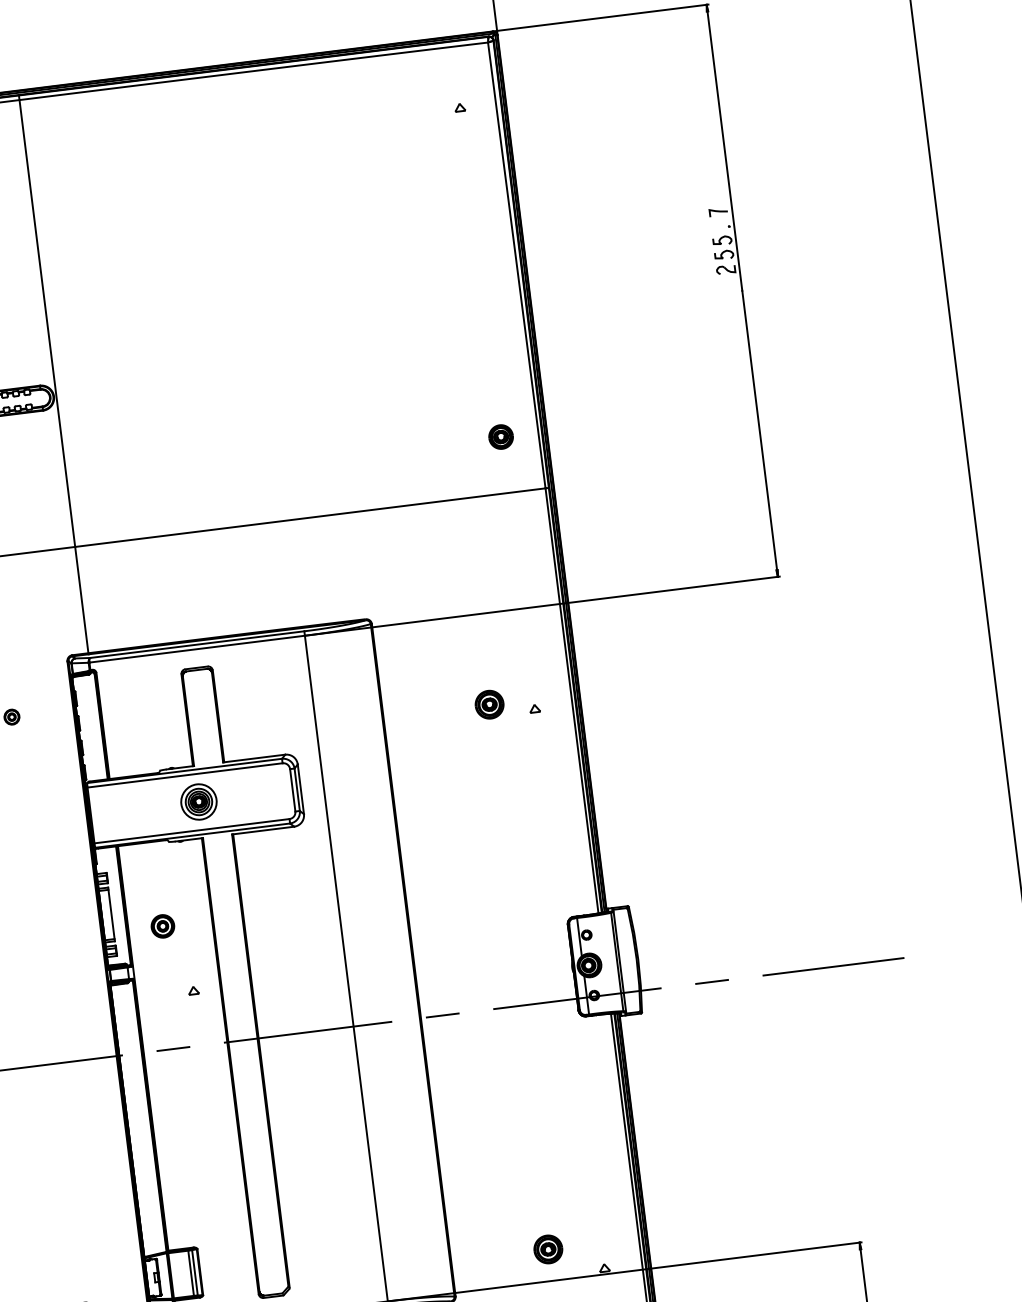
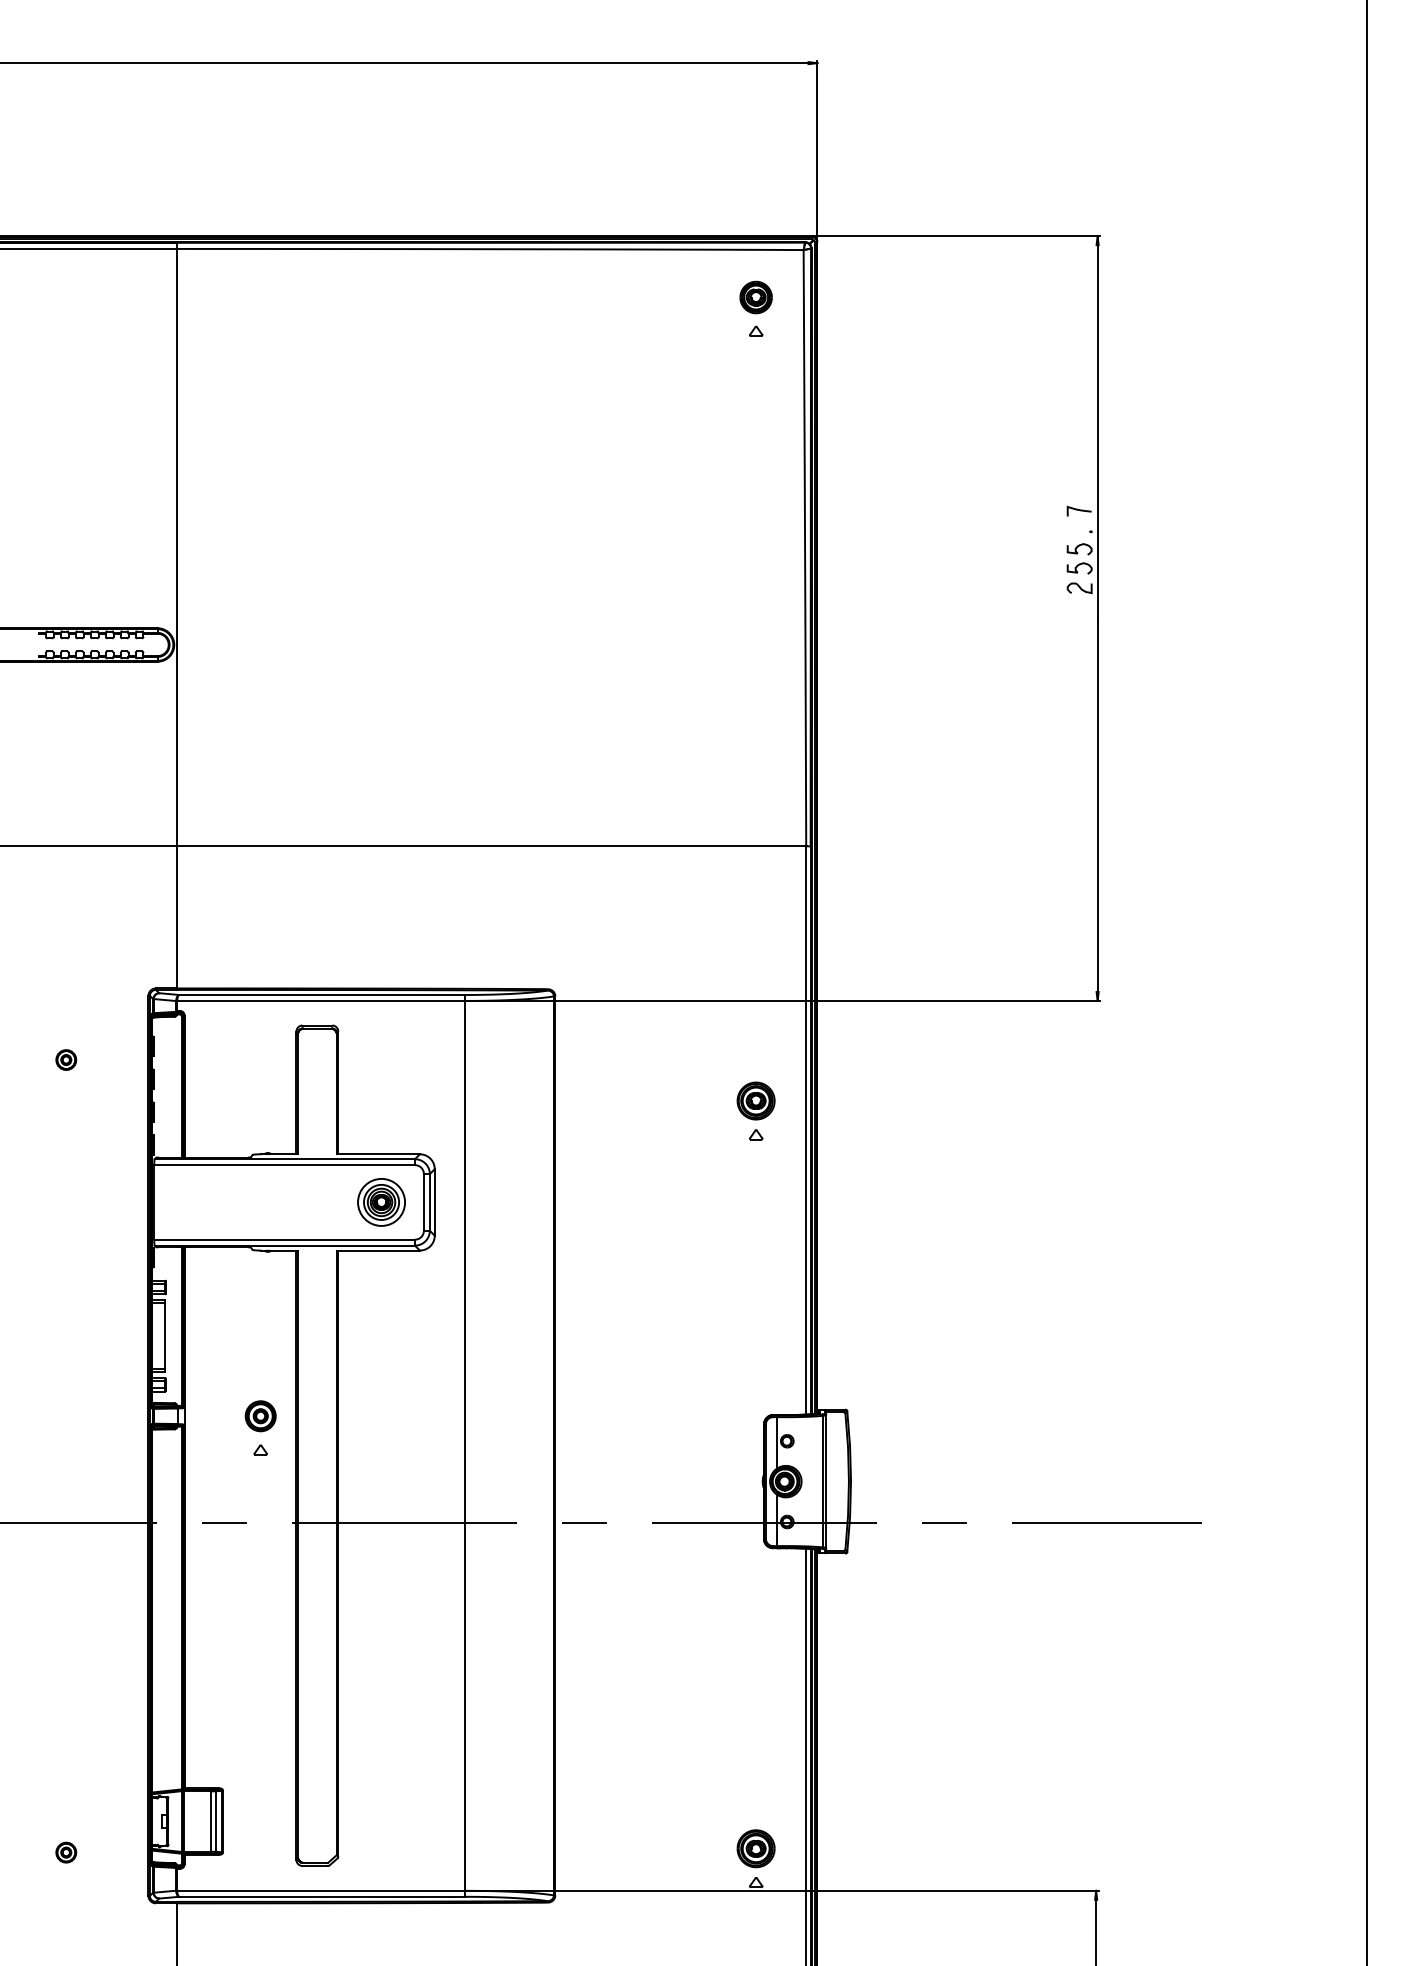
part: (500, 437) -> (755, 297), moved
part: (489, 704) -> (755, 1100), moved
part: (198, 802) -> (381, 1202), moved
part: (162, 926) -> (260, 1416), moved
part: (547, 1249) -> (755, 1848), moved

